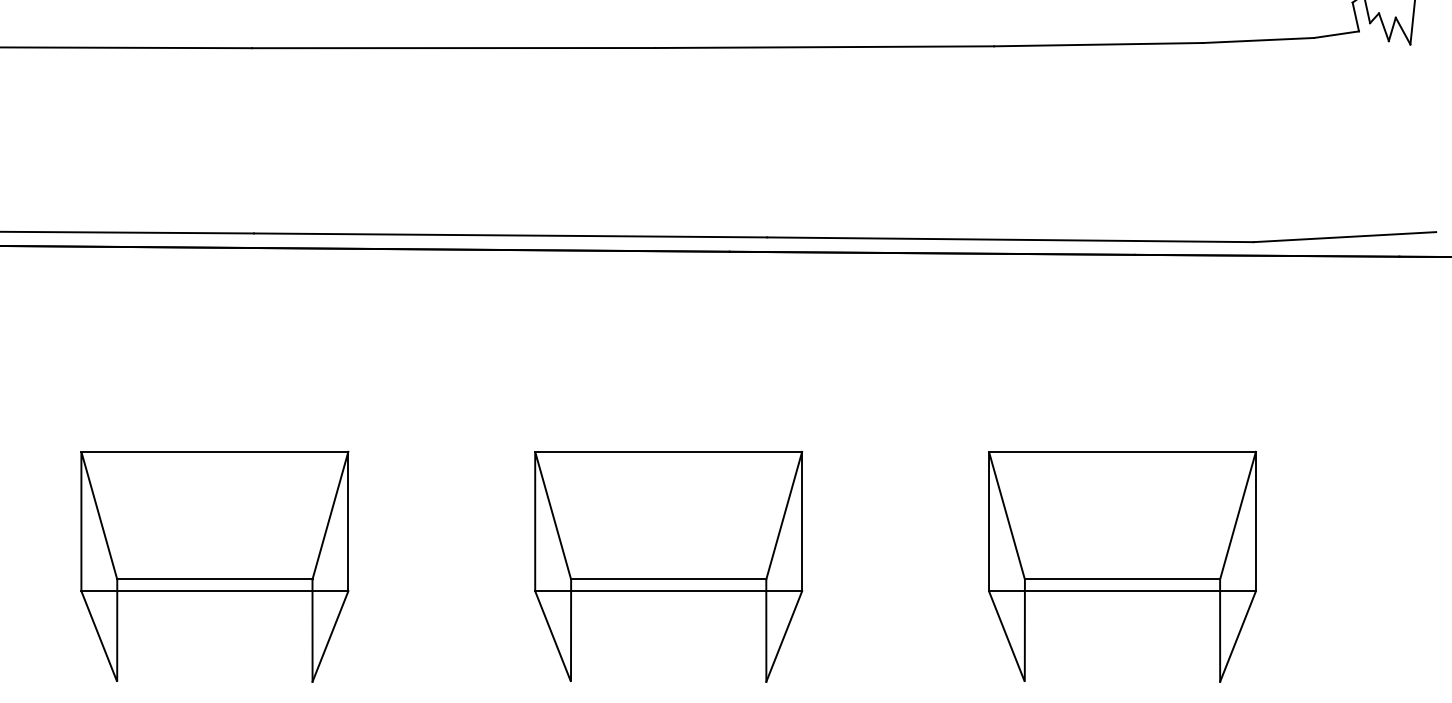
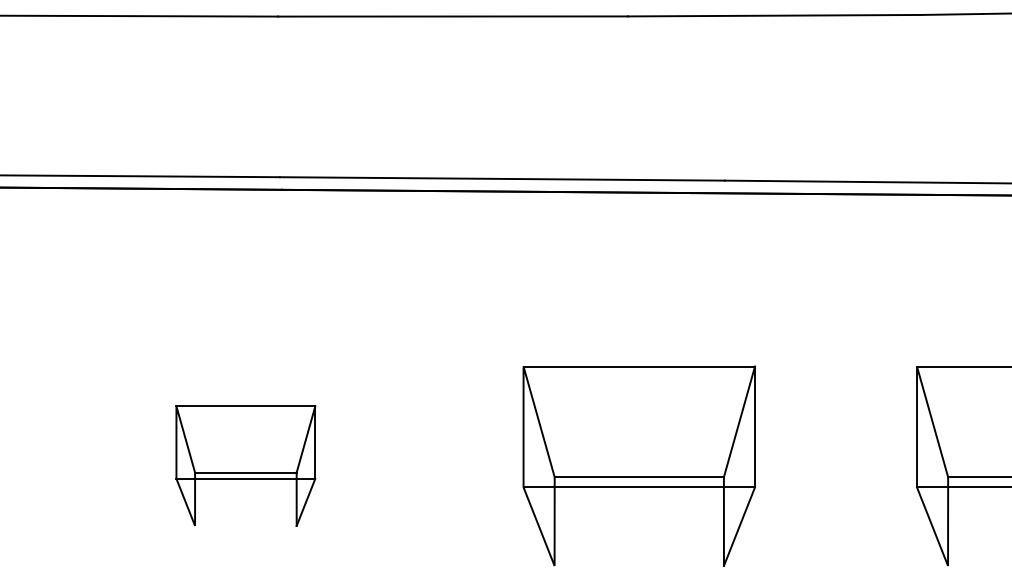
part: (214, 566) -> (245, 465), size x0.6

